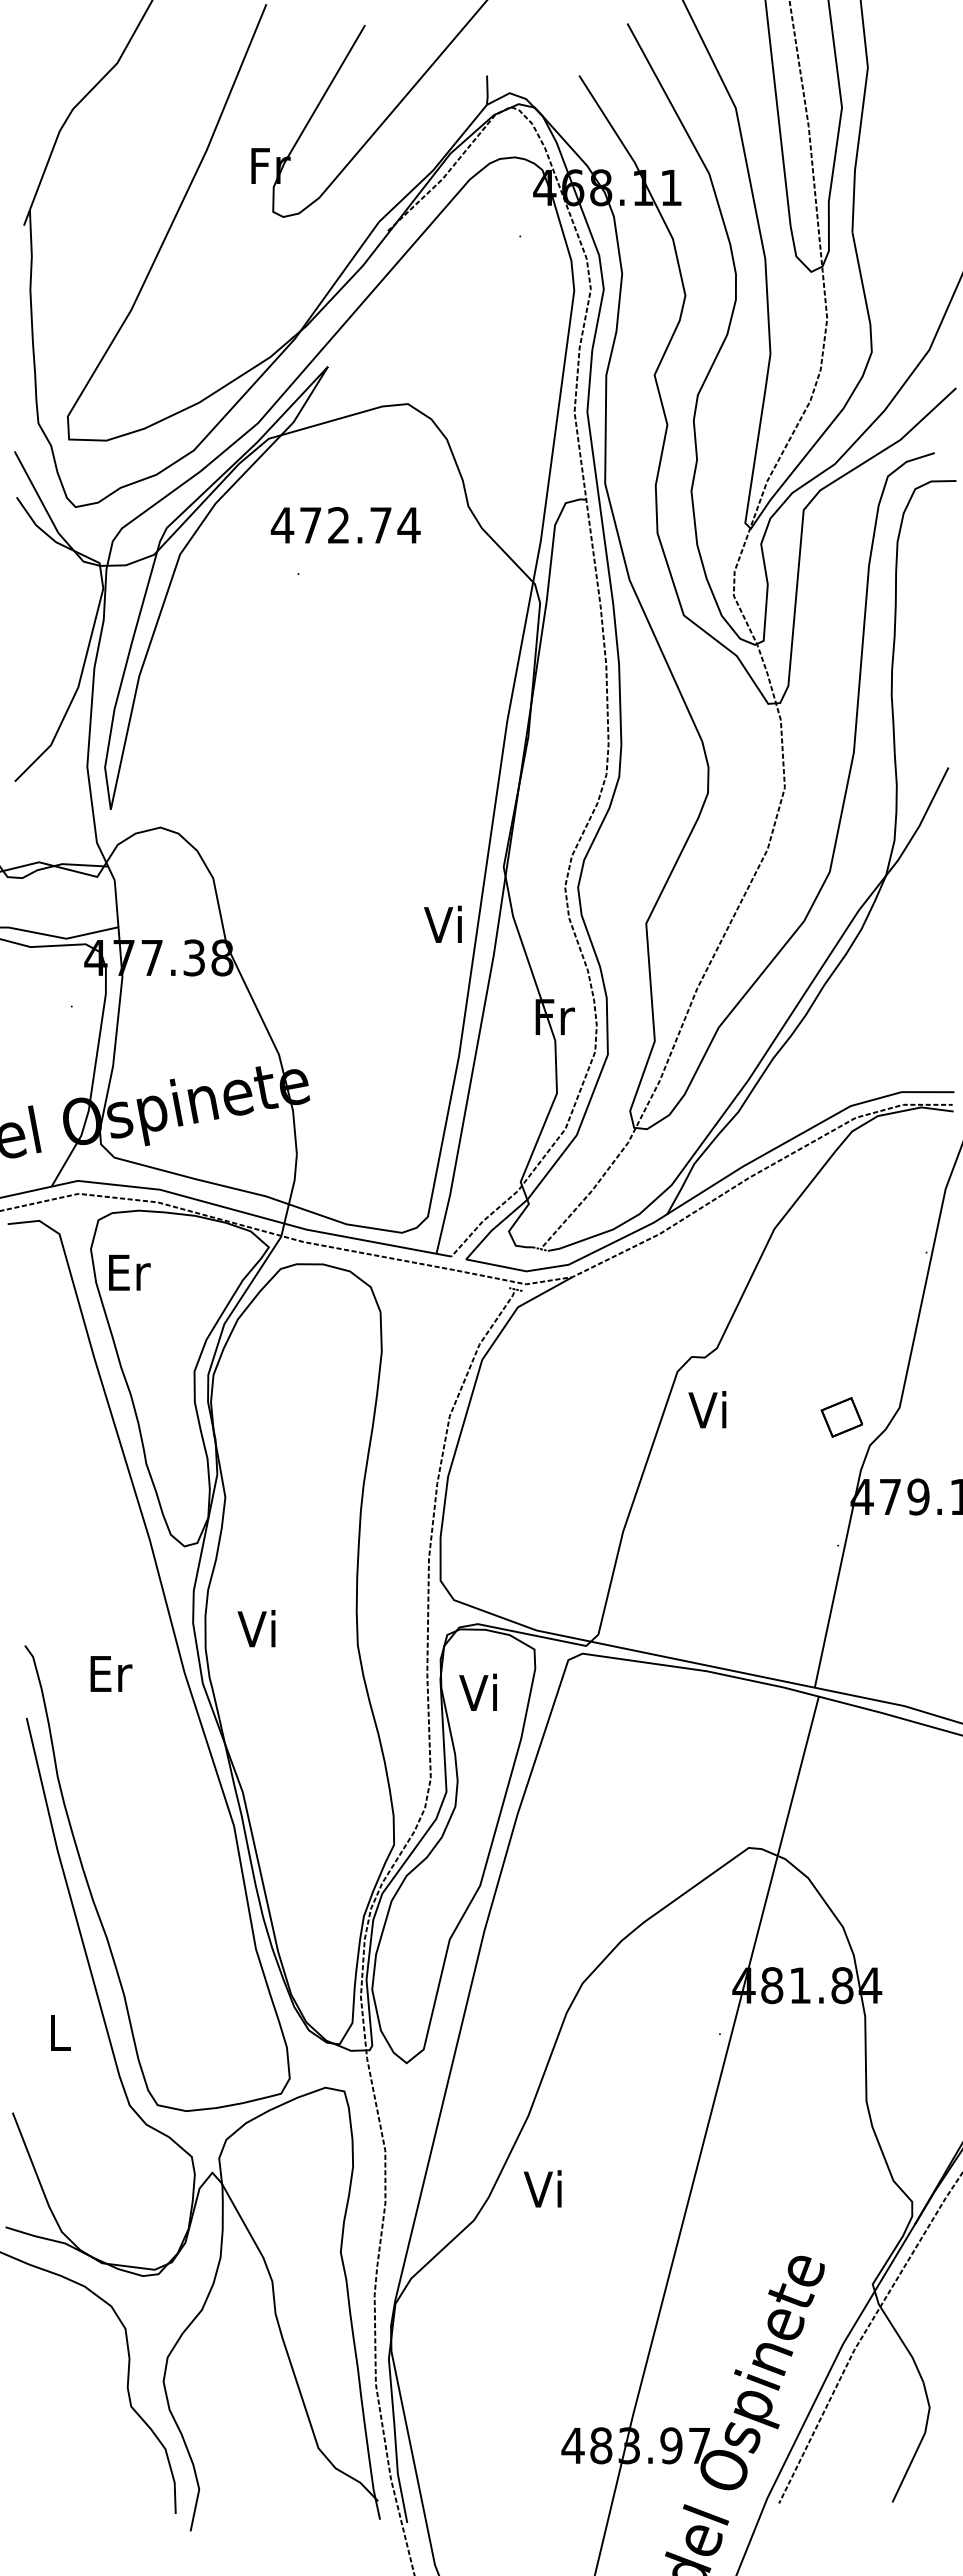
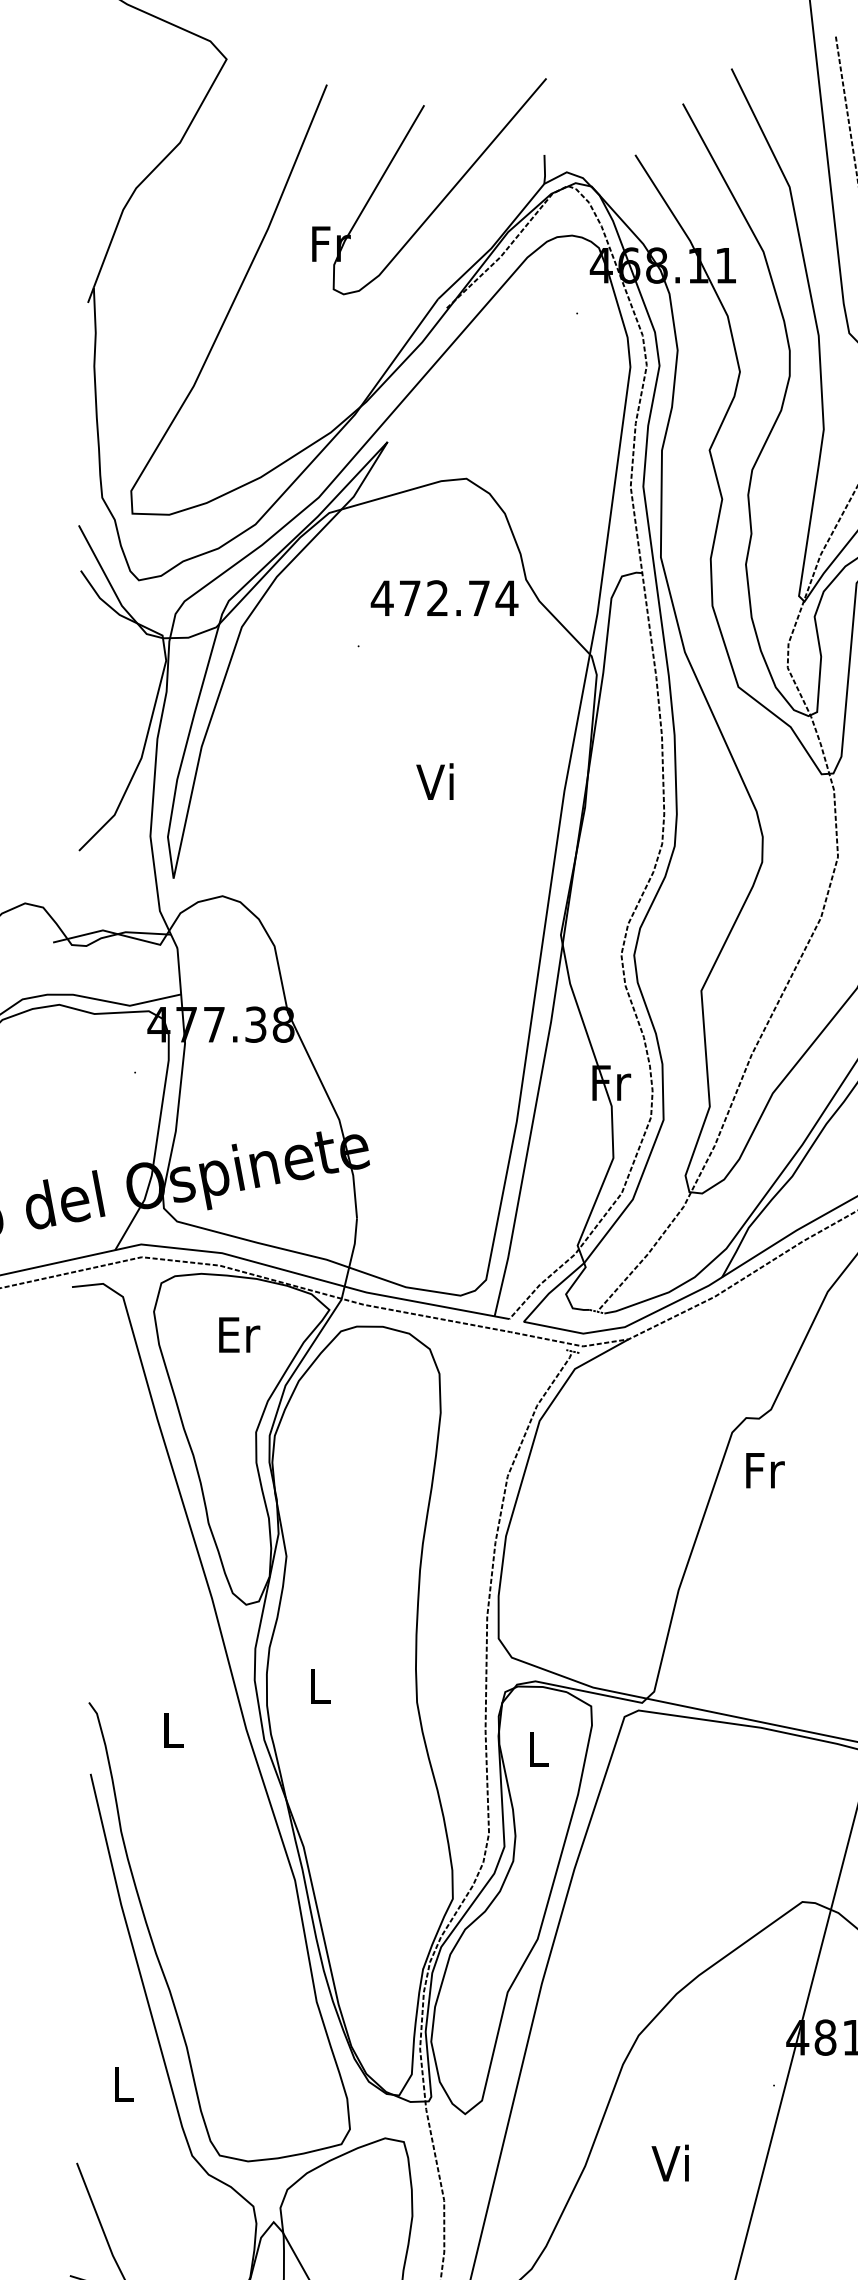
text: (345, 525) -> (444, 598), moved
text: (442, 923) -> (434, 780), moved
text: (129, 1272) -> (239, 1334), moved
text: (709, 1409) -> (763, 1469), Vi -> Fr
text: (256, 1628) -> (317, 1685), Vi -> L
text: (111, 1673) -> (174, 1730), Er -> L
text: (477, 1691) -> (535, 1747), Vi -> L
text: (542, 2188) -> (670, 2162), moved

